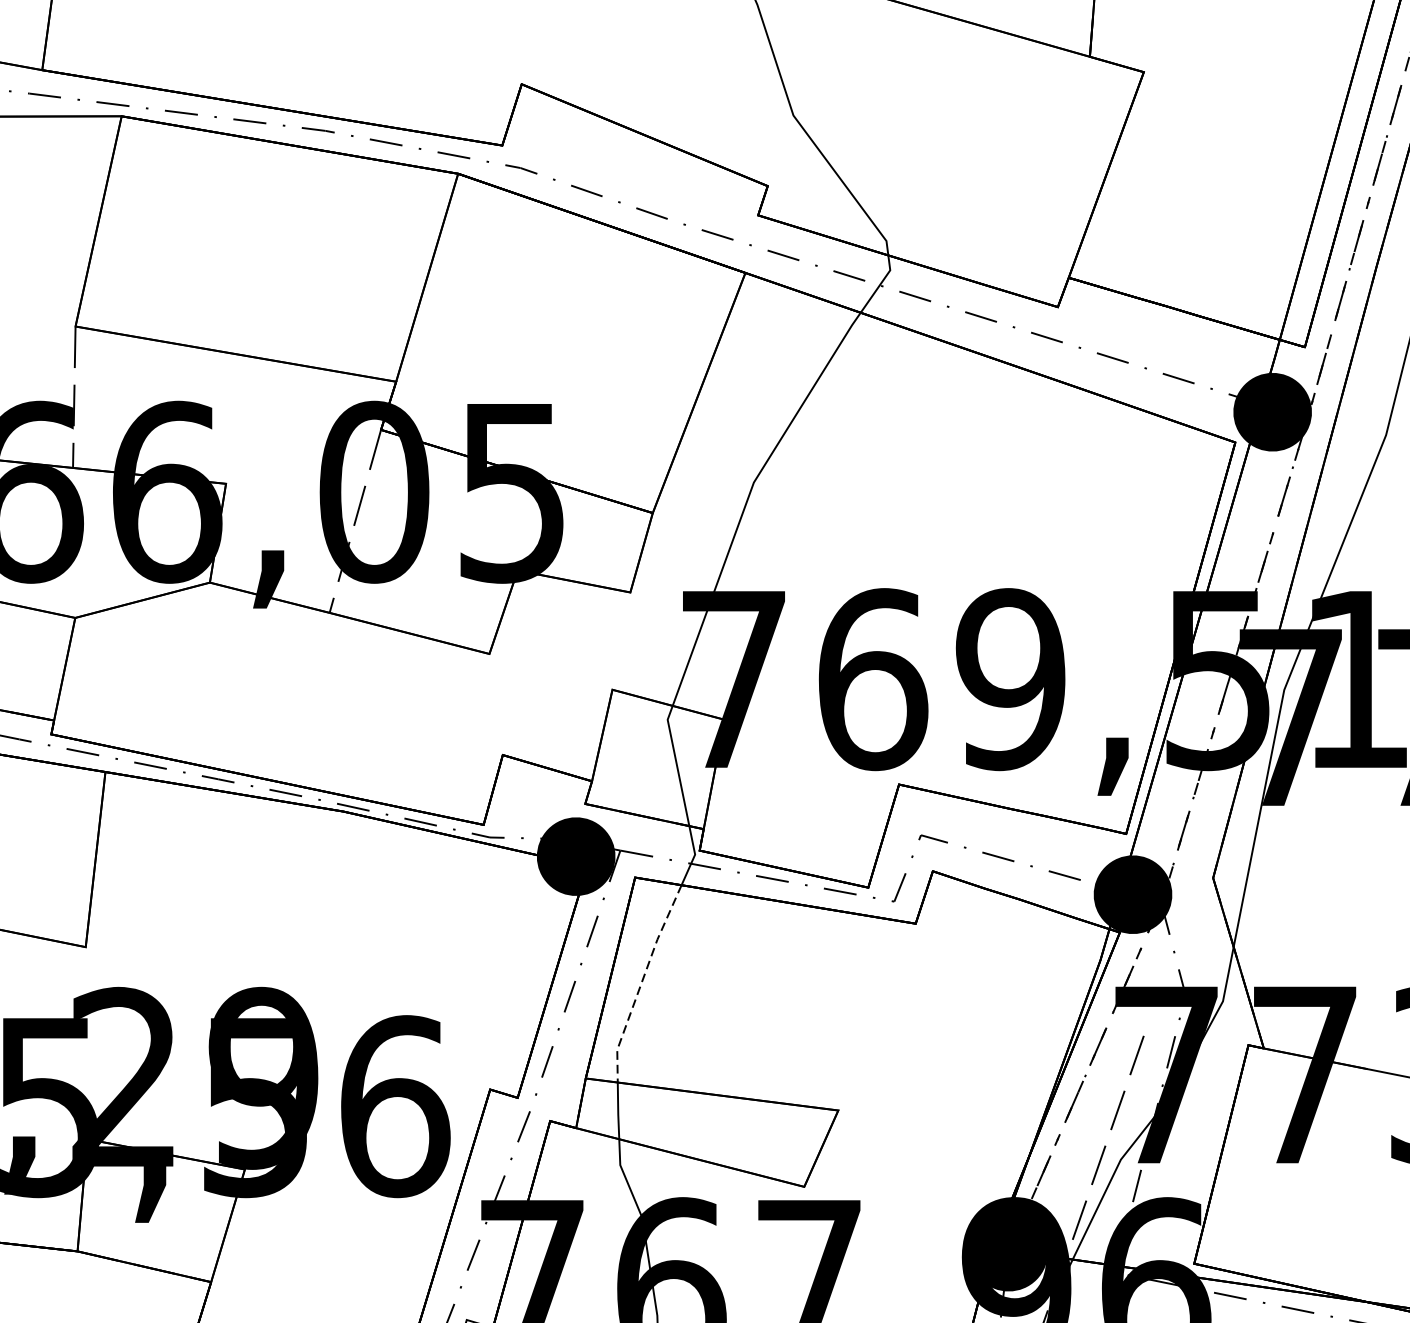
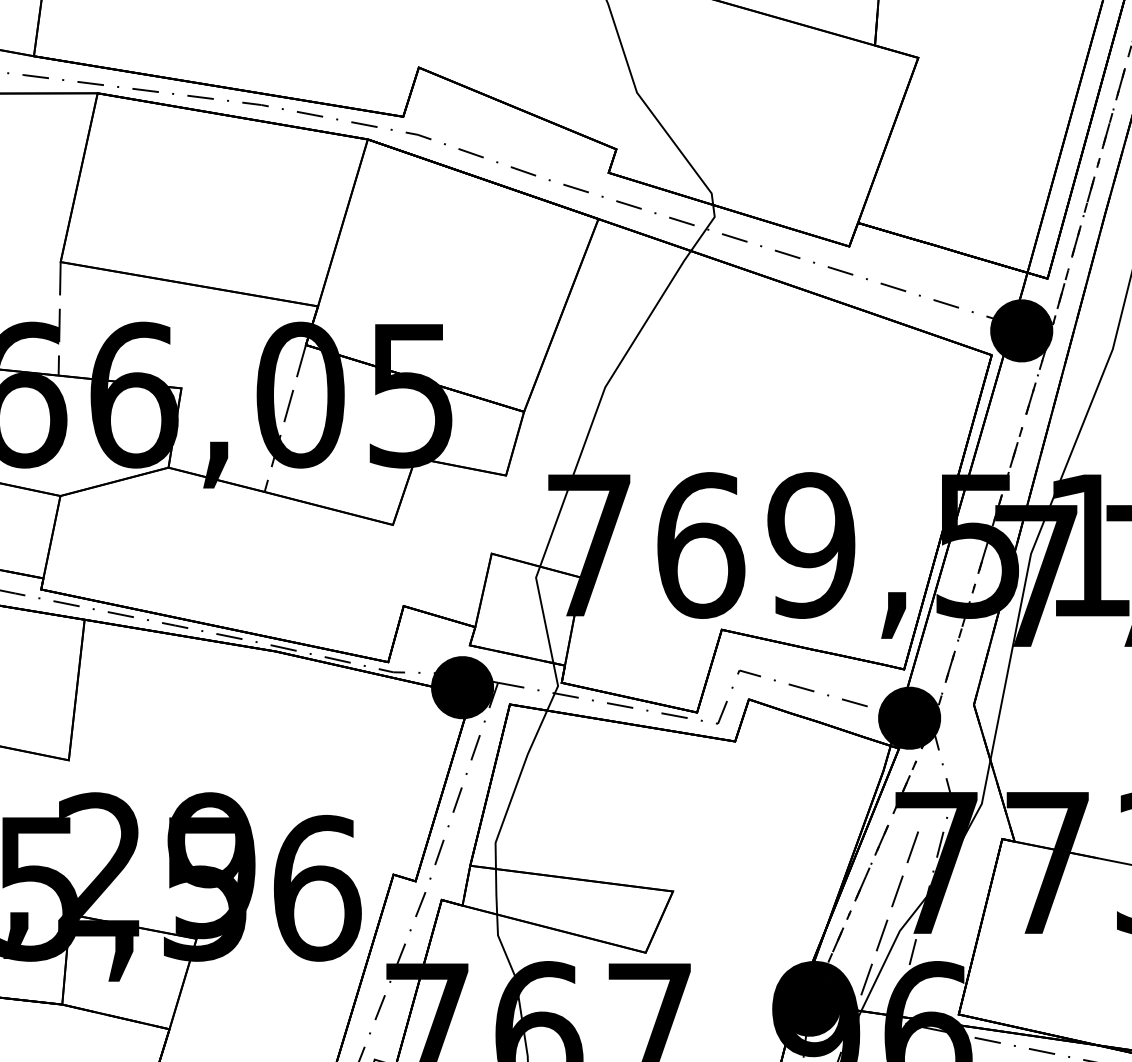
line: (642, 982) -> (515, 788), dashed -> solid

